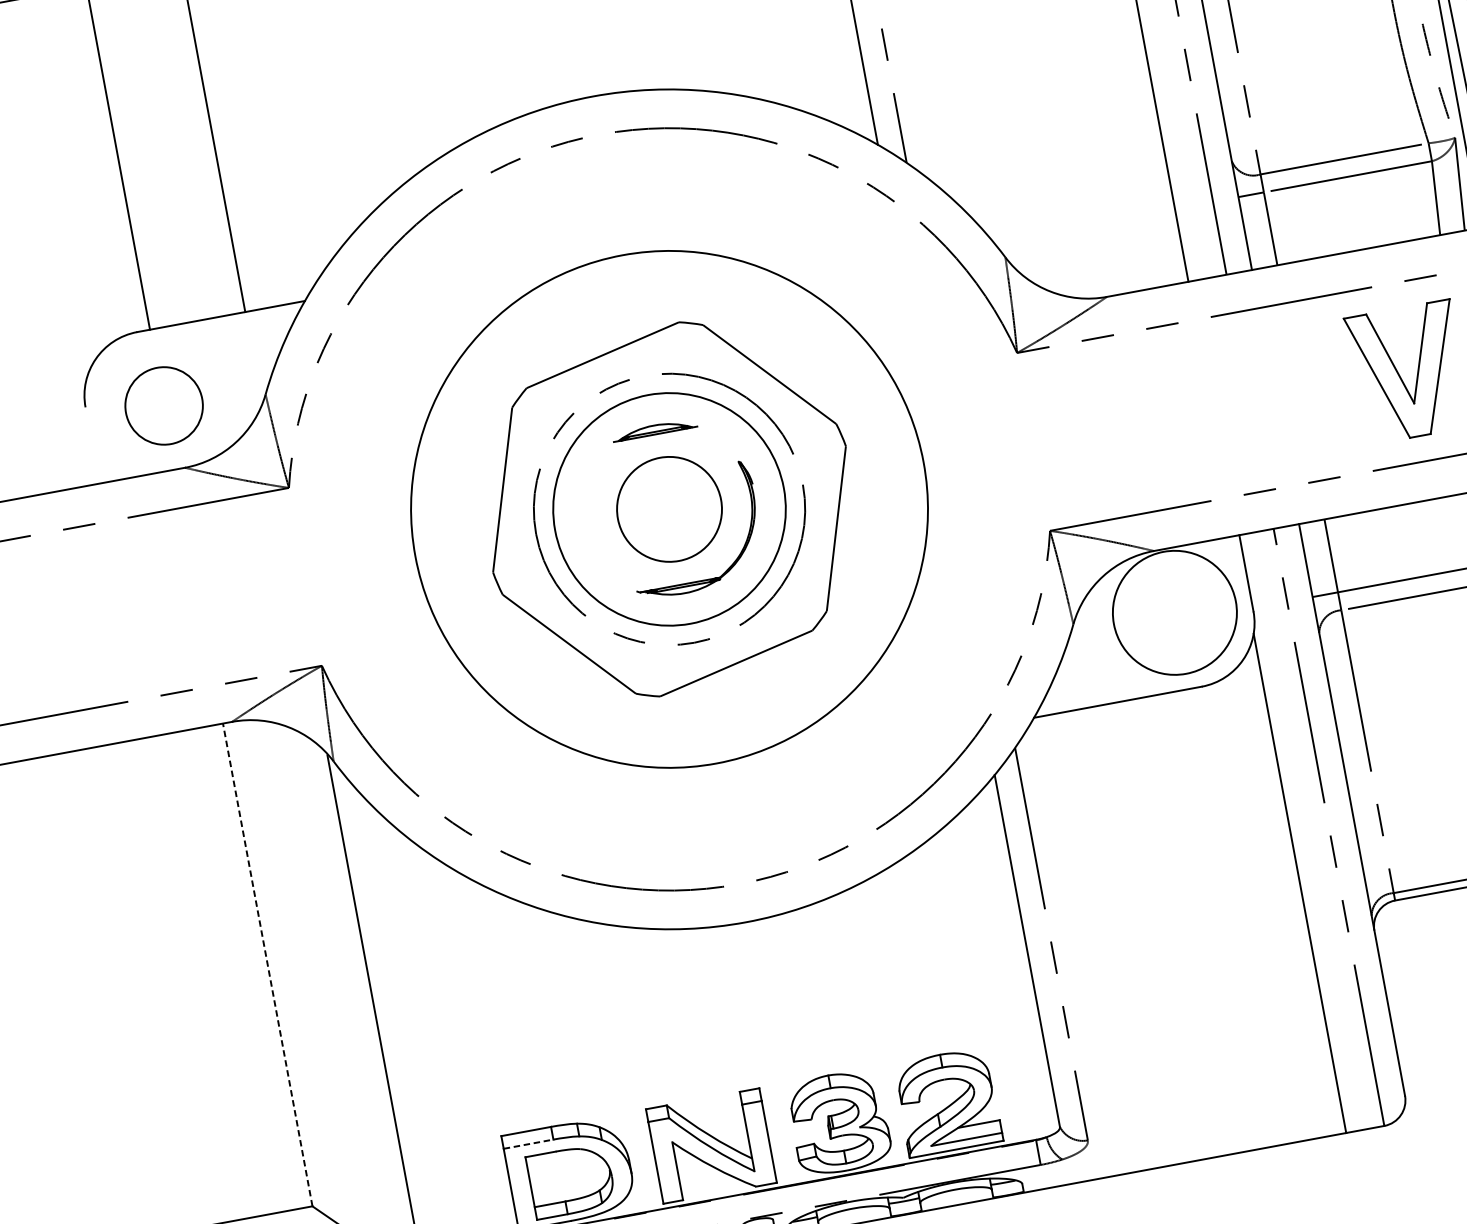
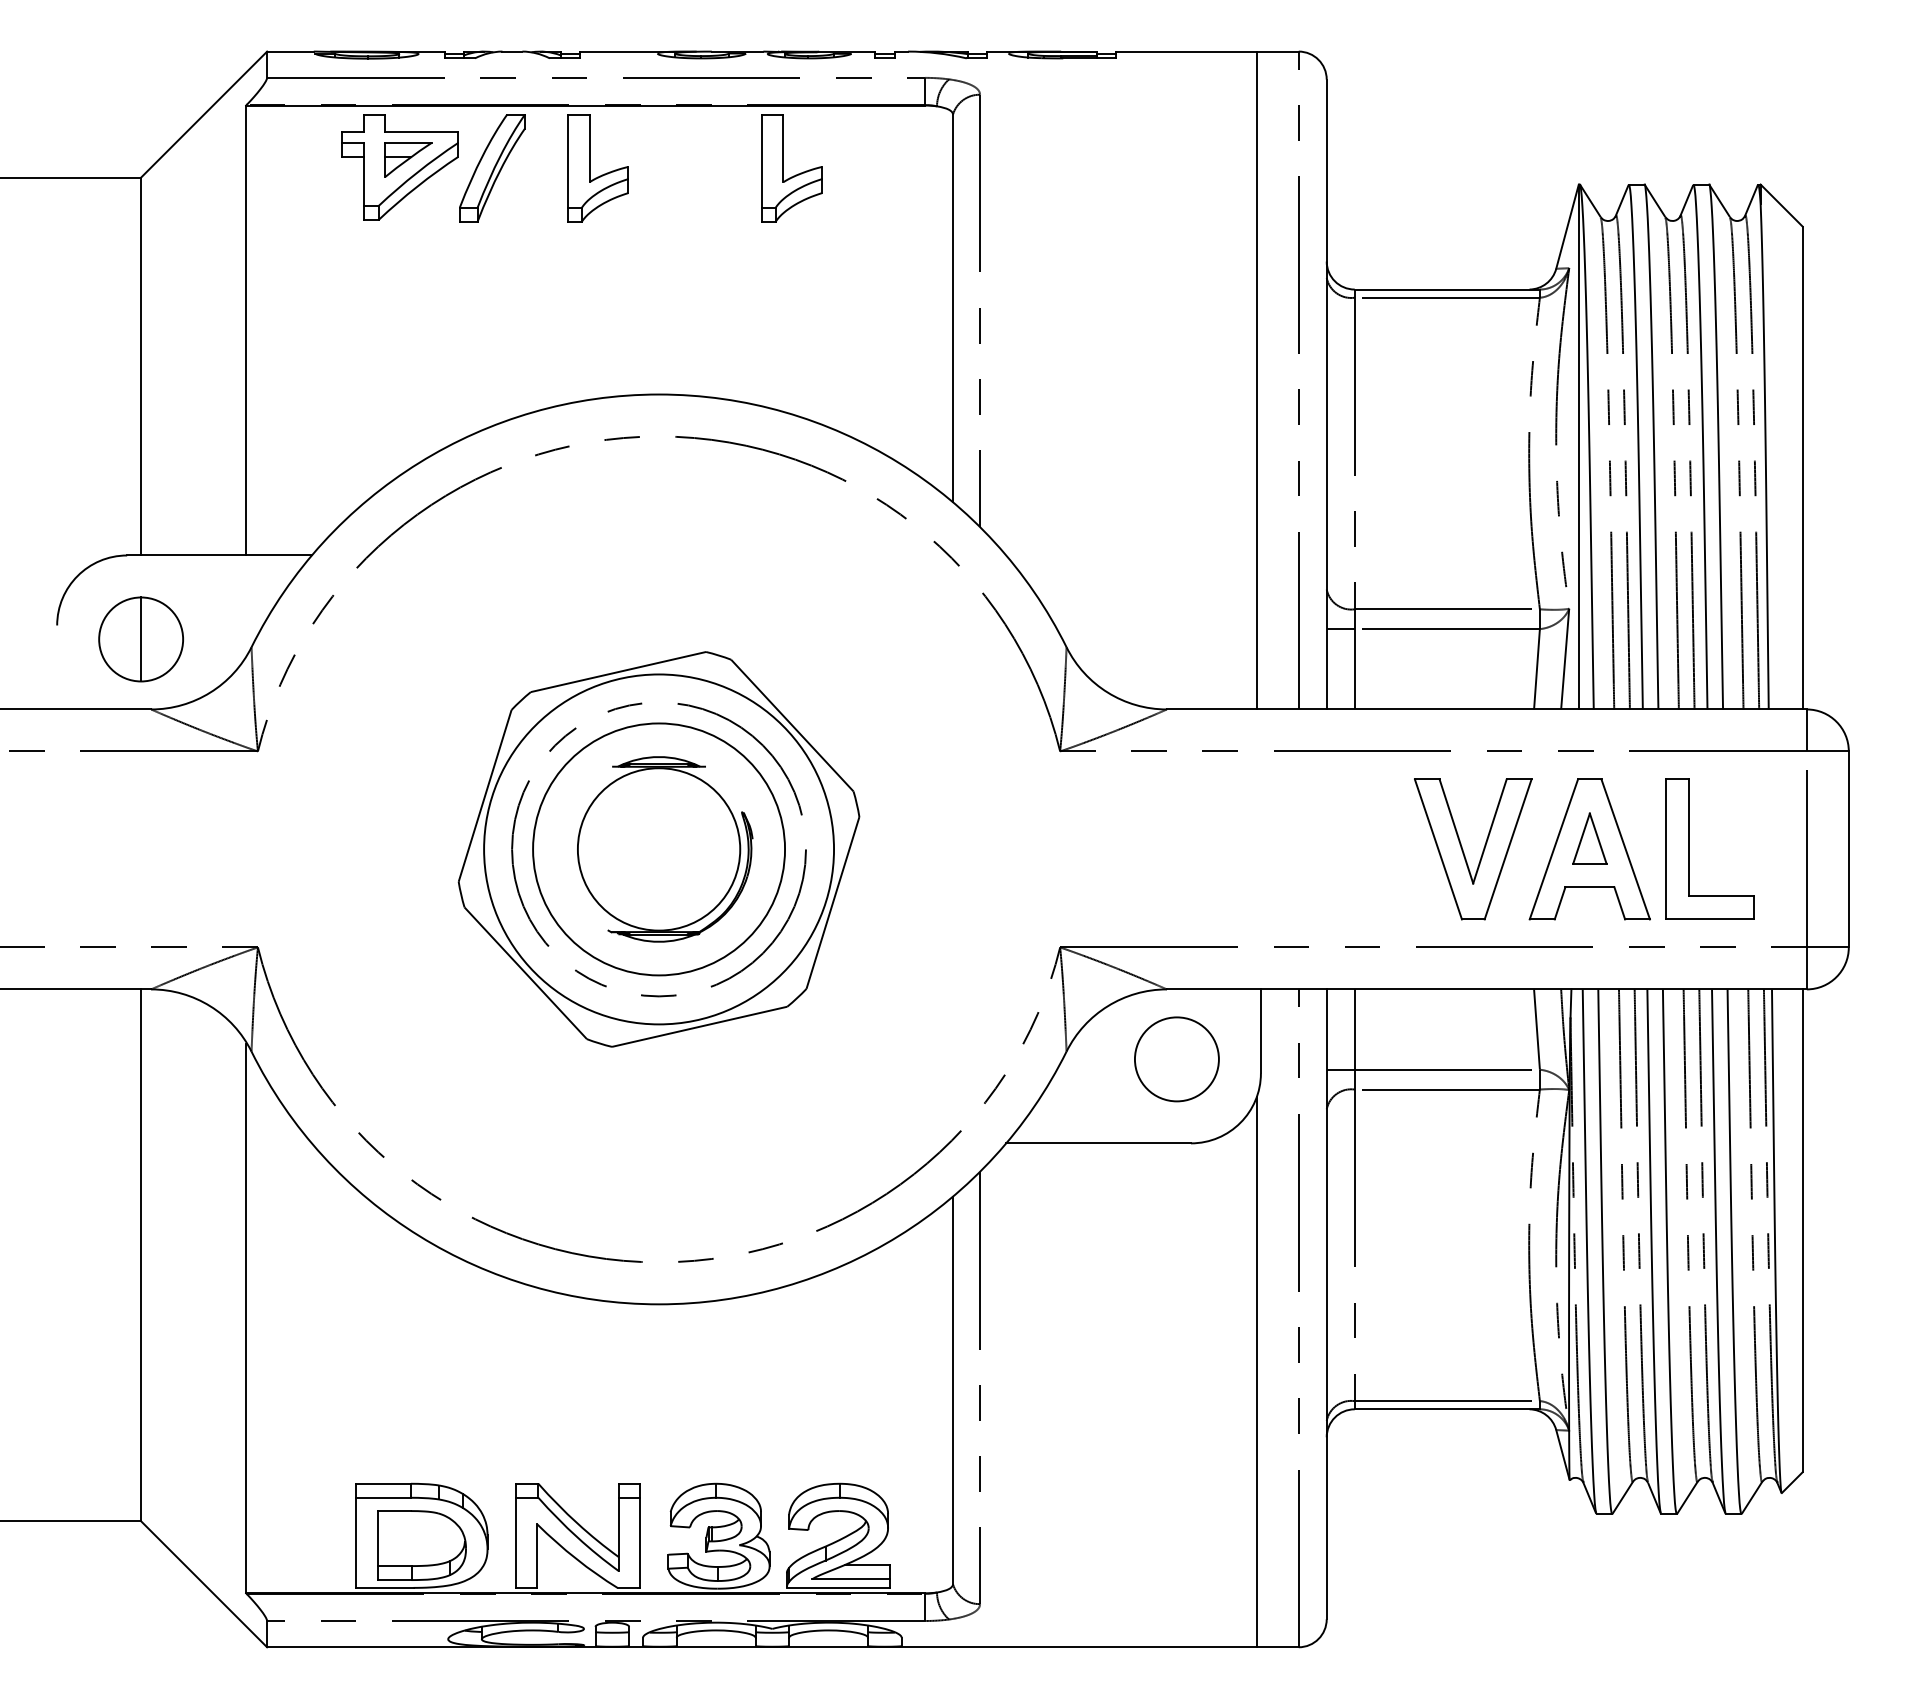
line: (164, 405) -> (141, 639), added
circle: (669, 509) -> (658, 849), size x1.43
circle: (669, 509) -> (659, 849), size x0.62
circle: (1174, 613) -> (1176, 1059), size x0.62
line: (268, 965) -> (141, 1255), dashed -> solid
line: (529, 1143) -> (384, 1497), dashed -> solid

